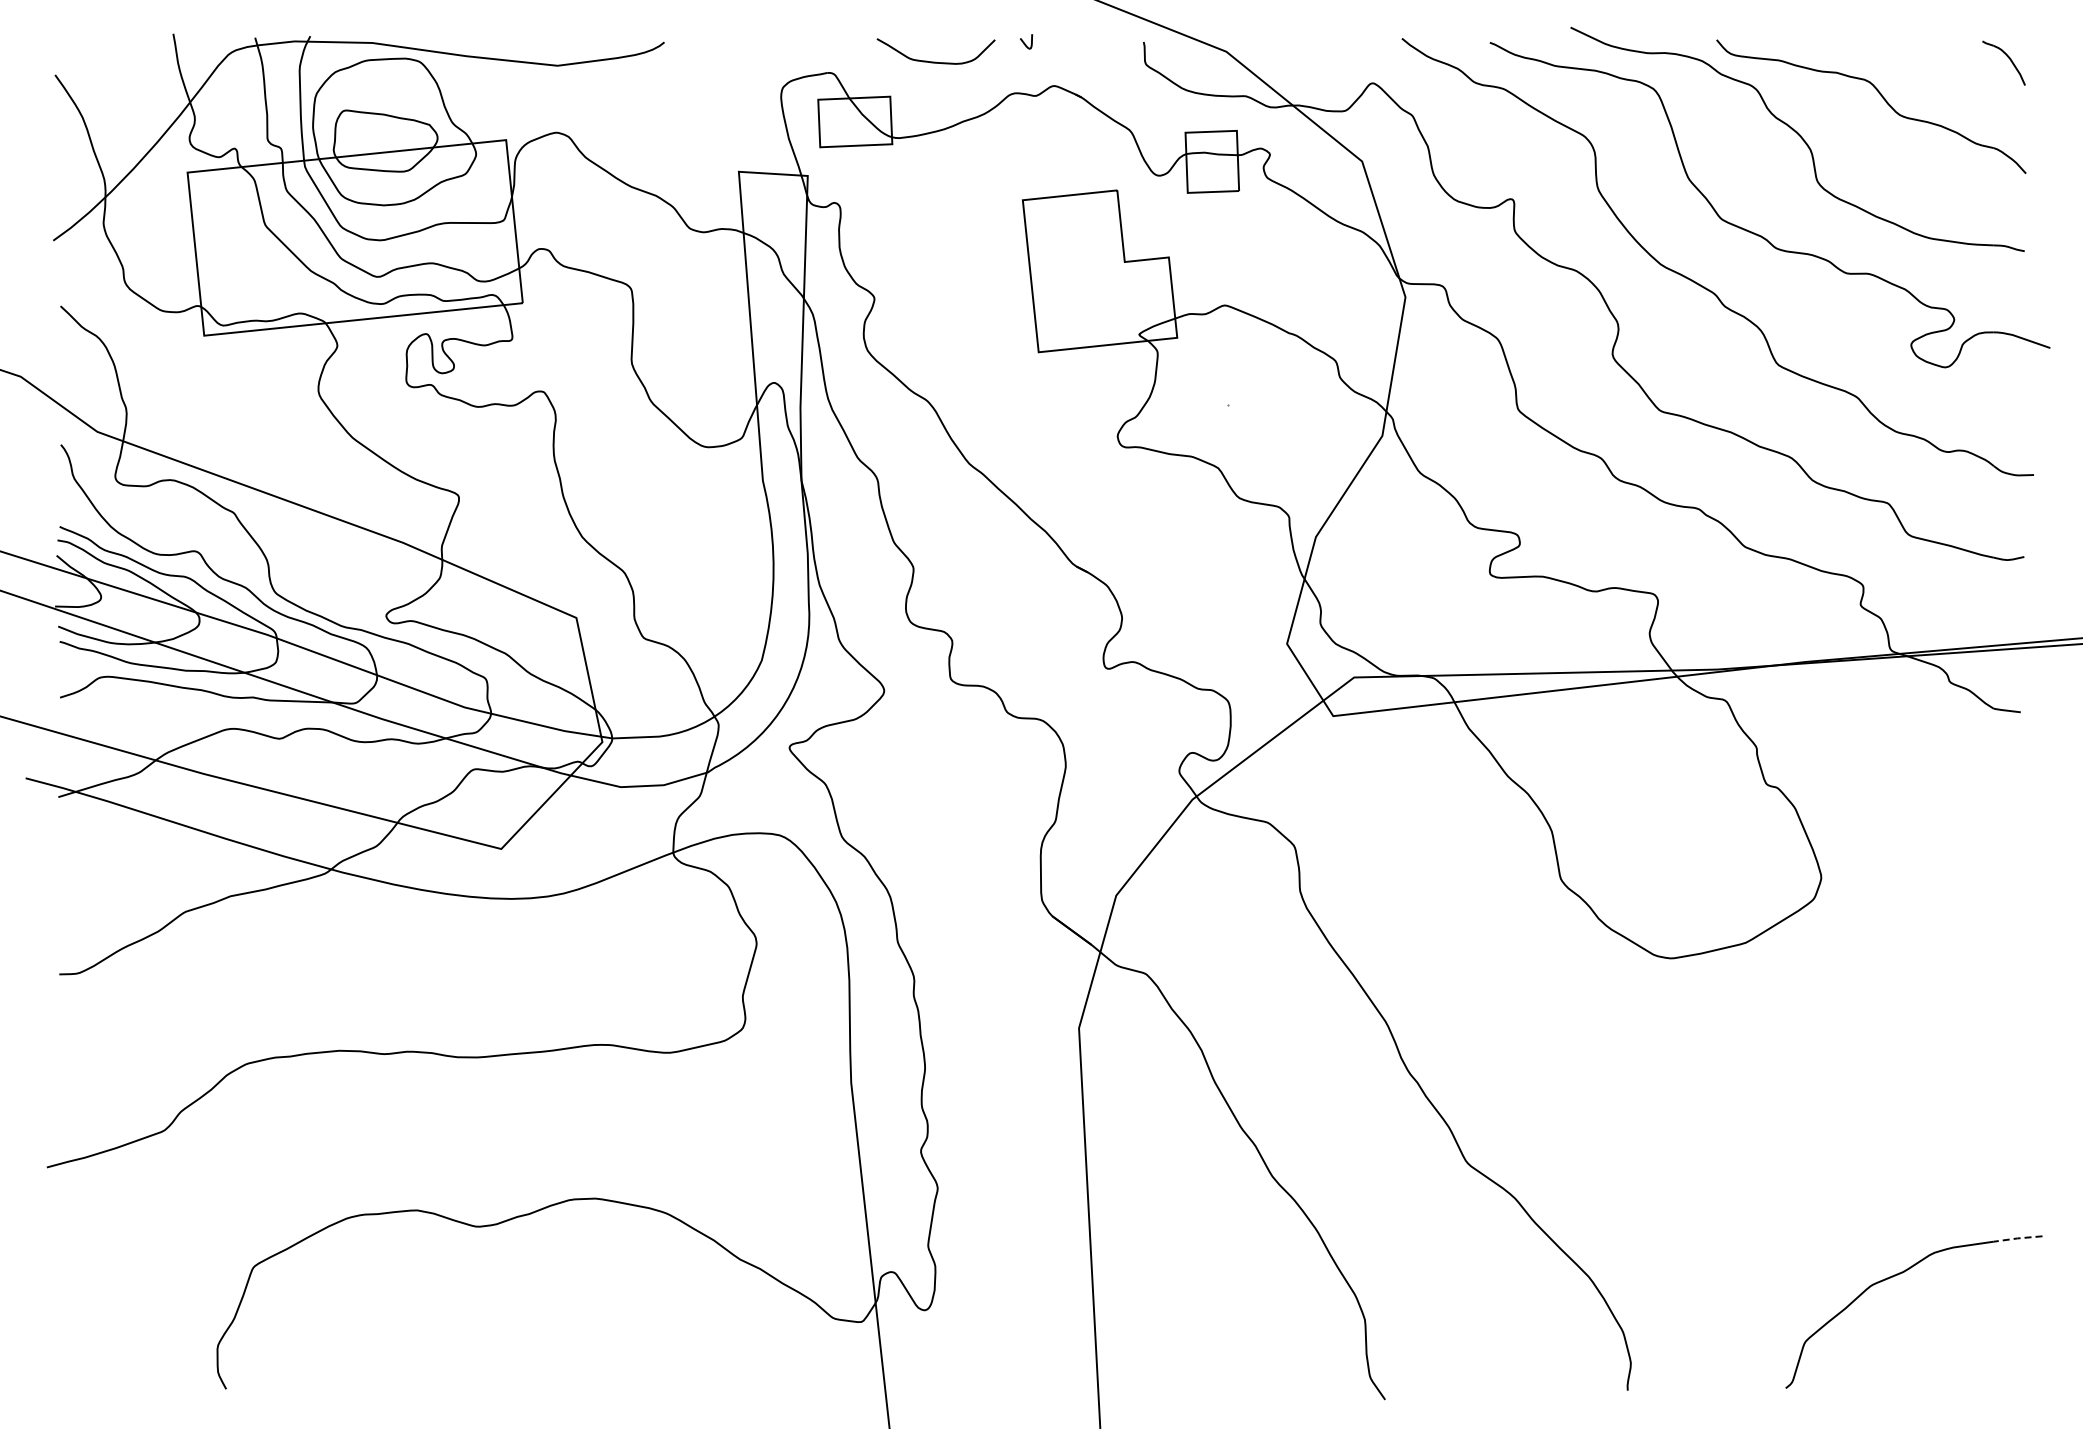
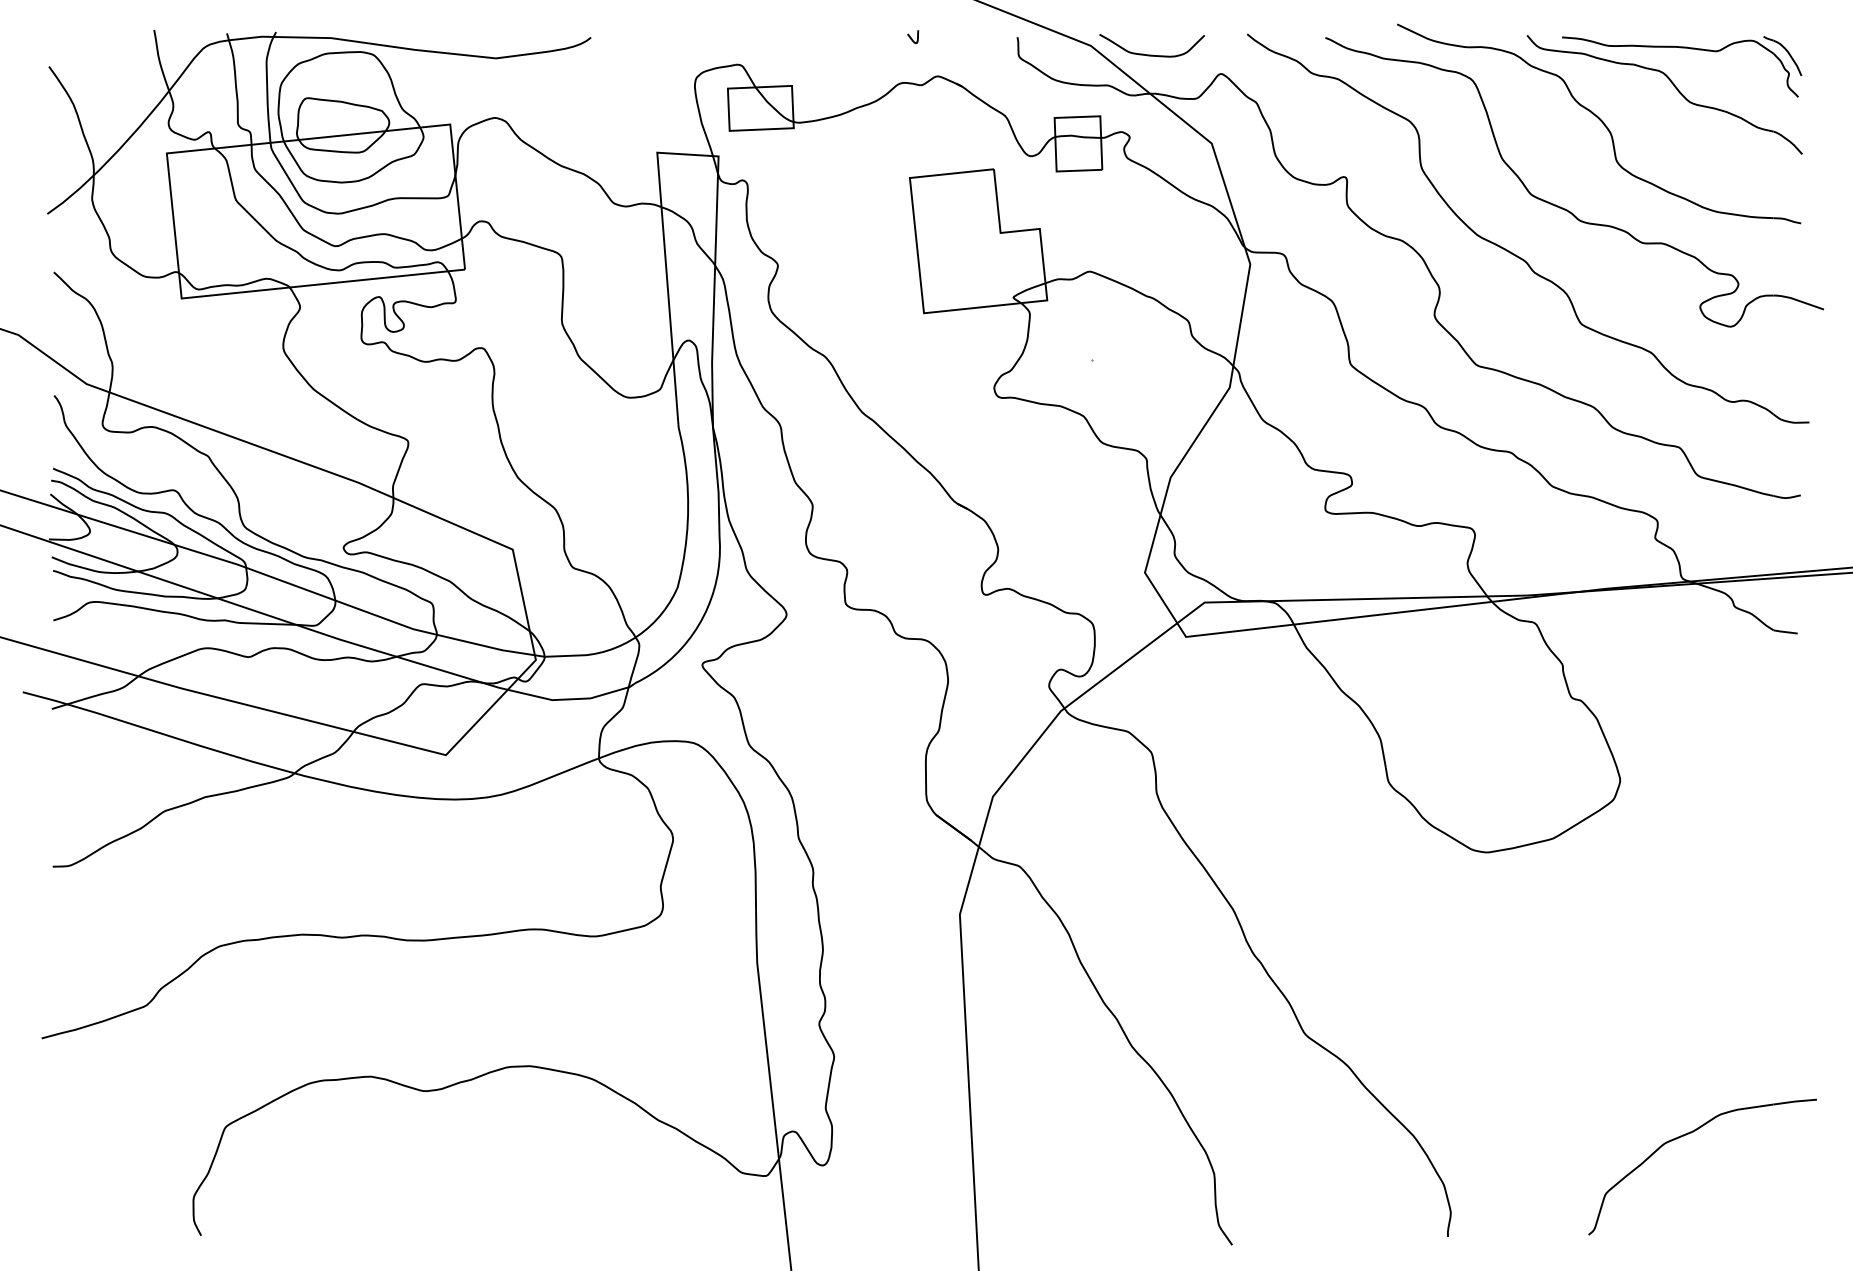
part: (1888, 54) -> (1679, 48), added
curve: (935, 61) -> (1151, 54), moved
line: (2017, 1238) -> (1794, 1101), dashed -> solid

